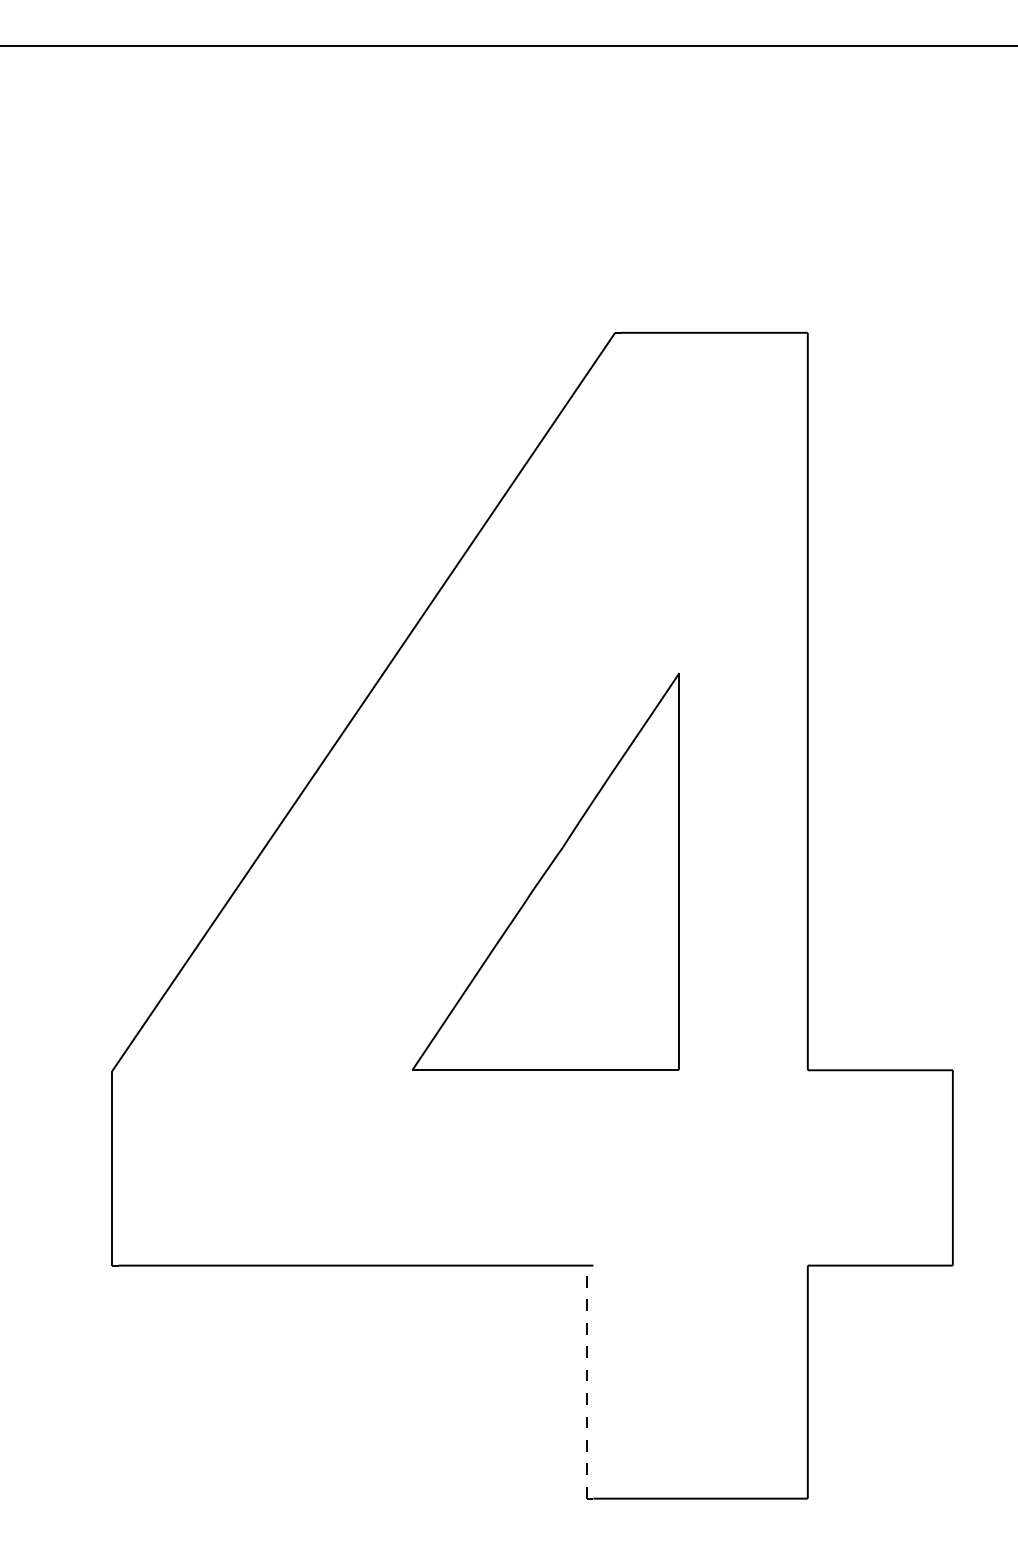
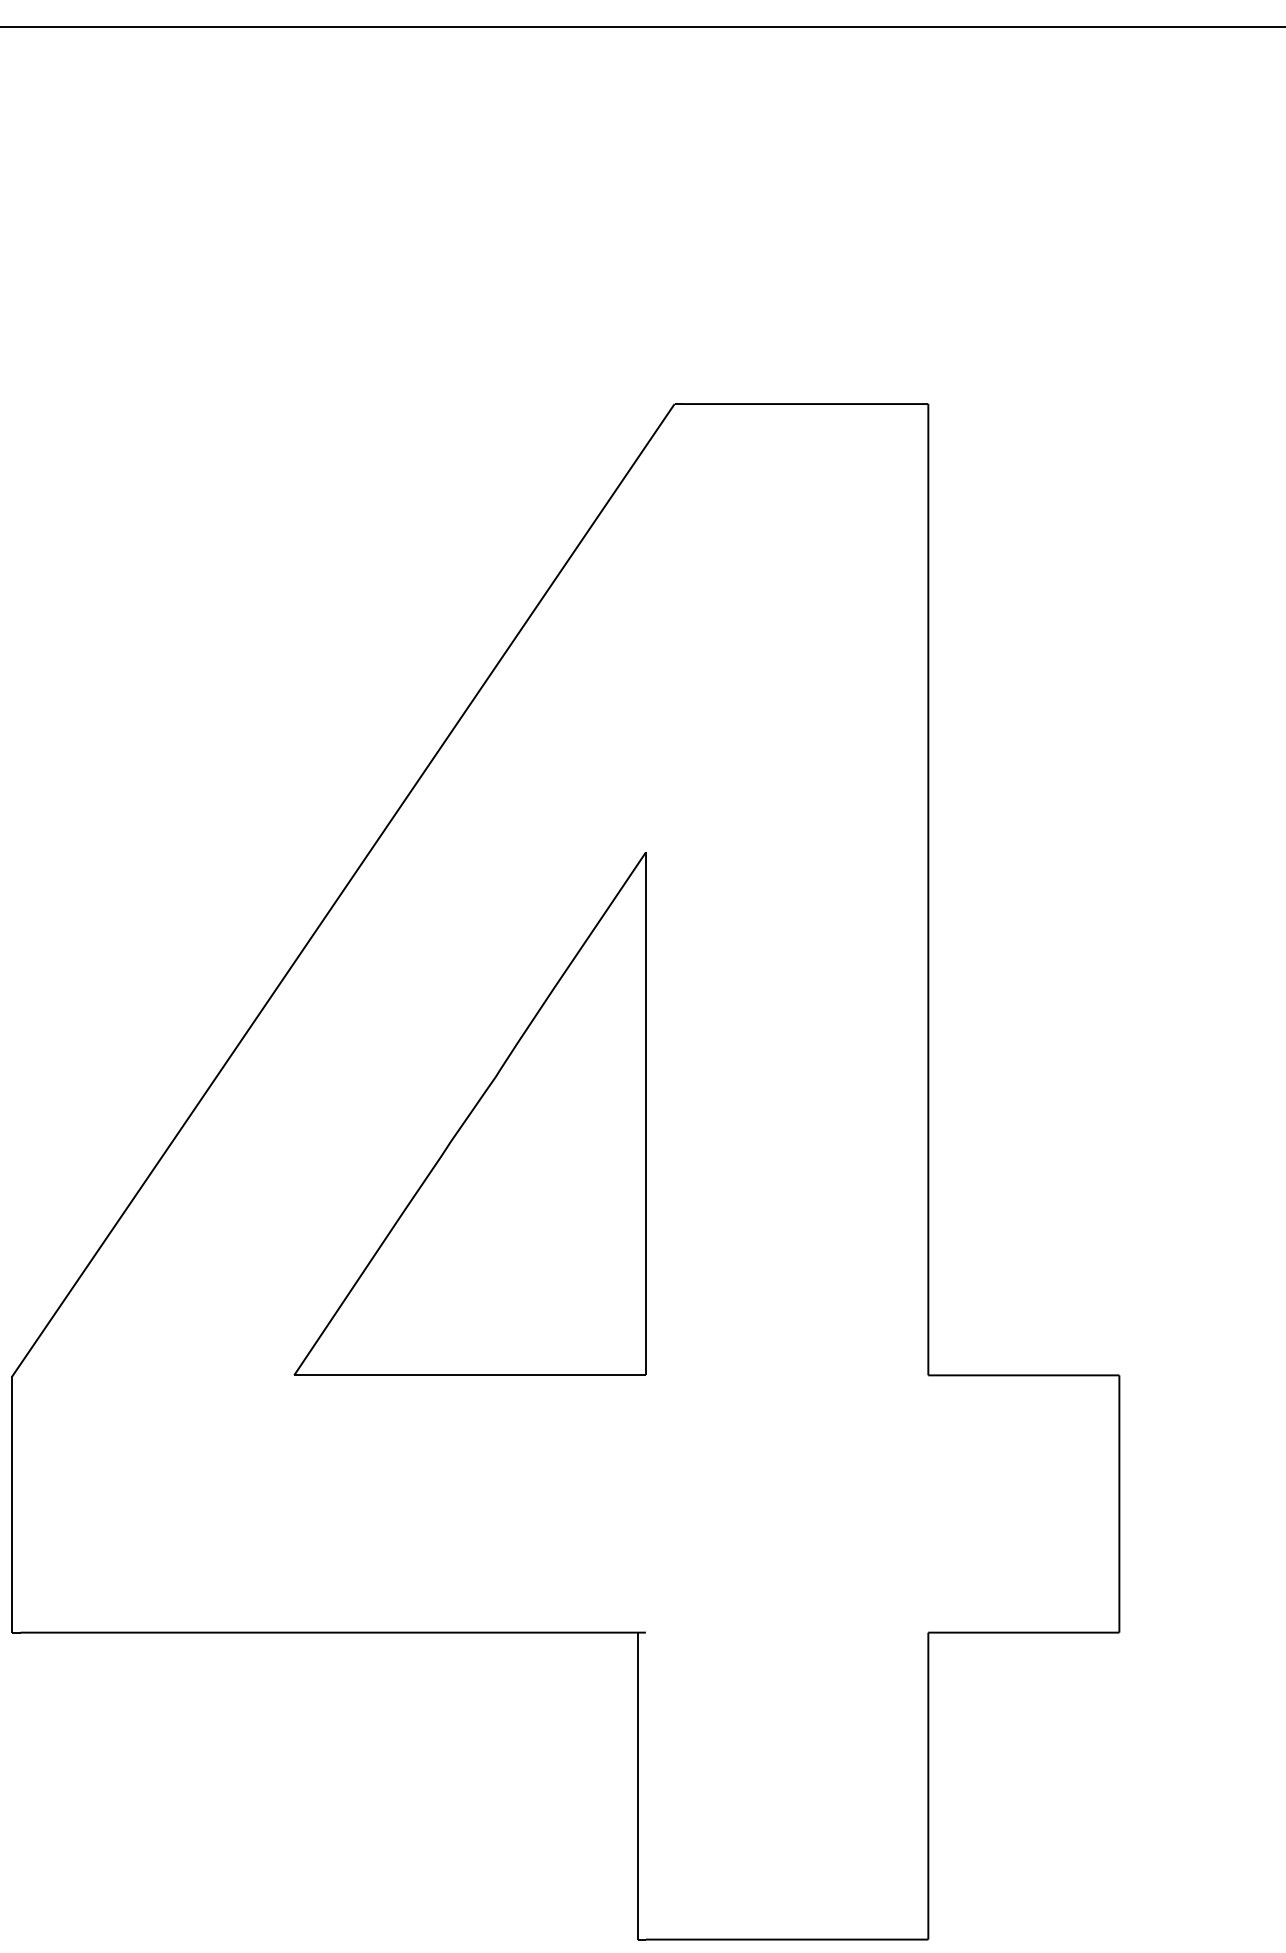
part: (545, 871) -> (469, 1113), moved
line: (587, 1382) -> (638, 1786), dashed -> solid

